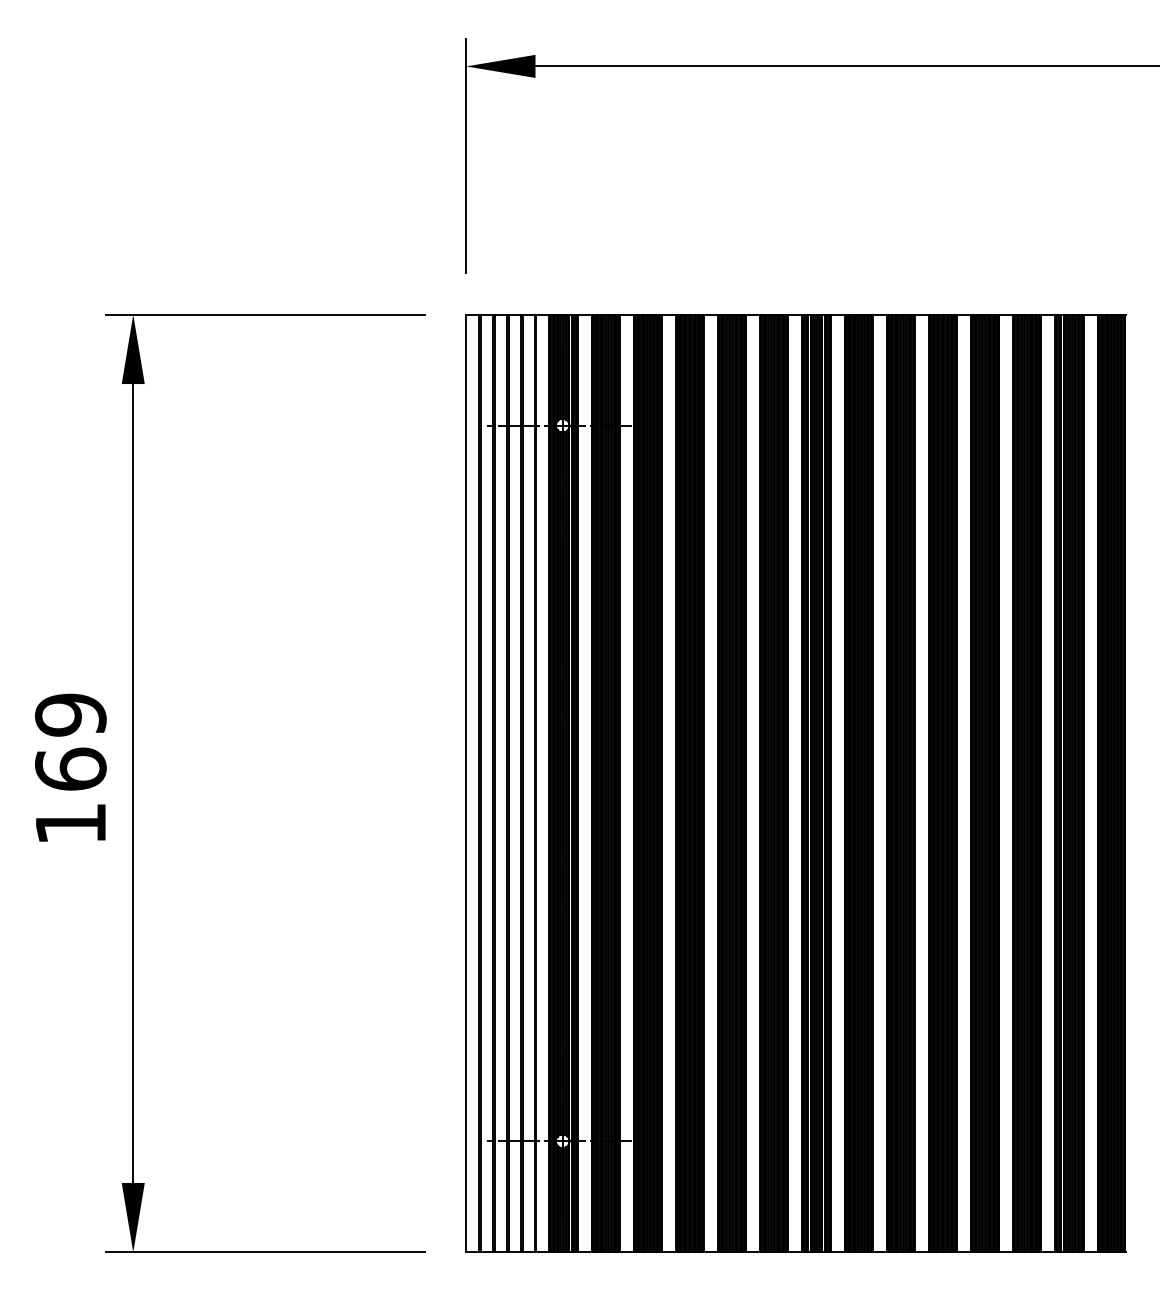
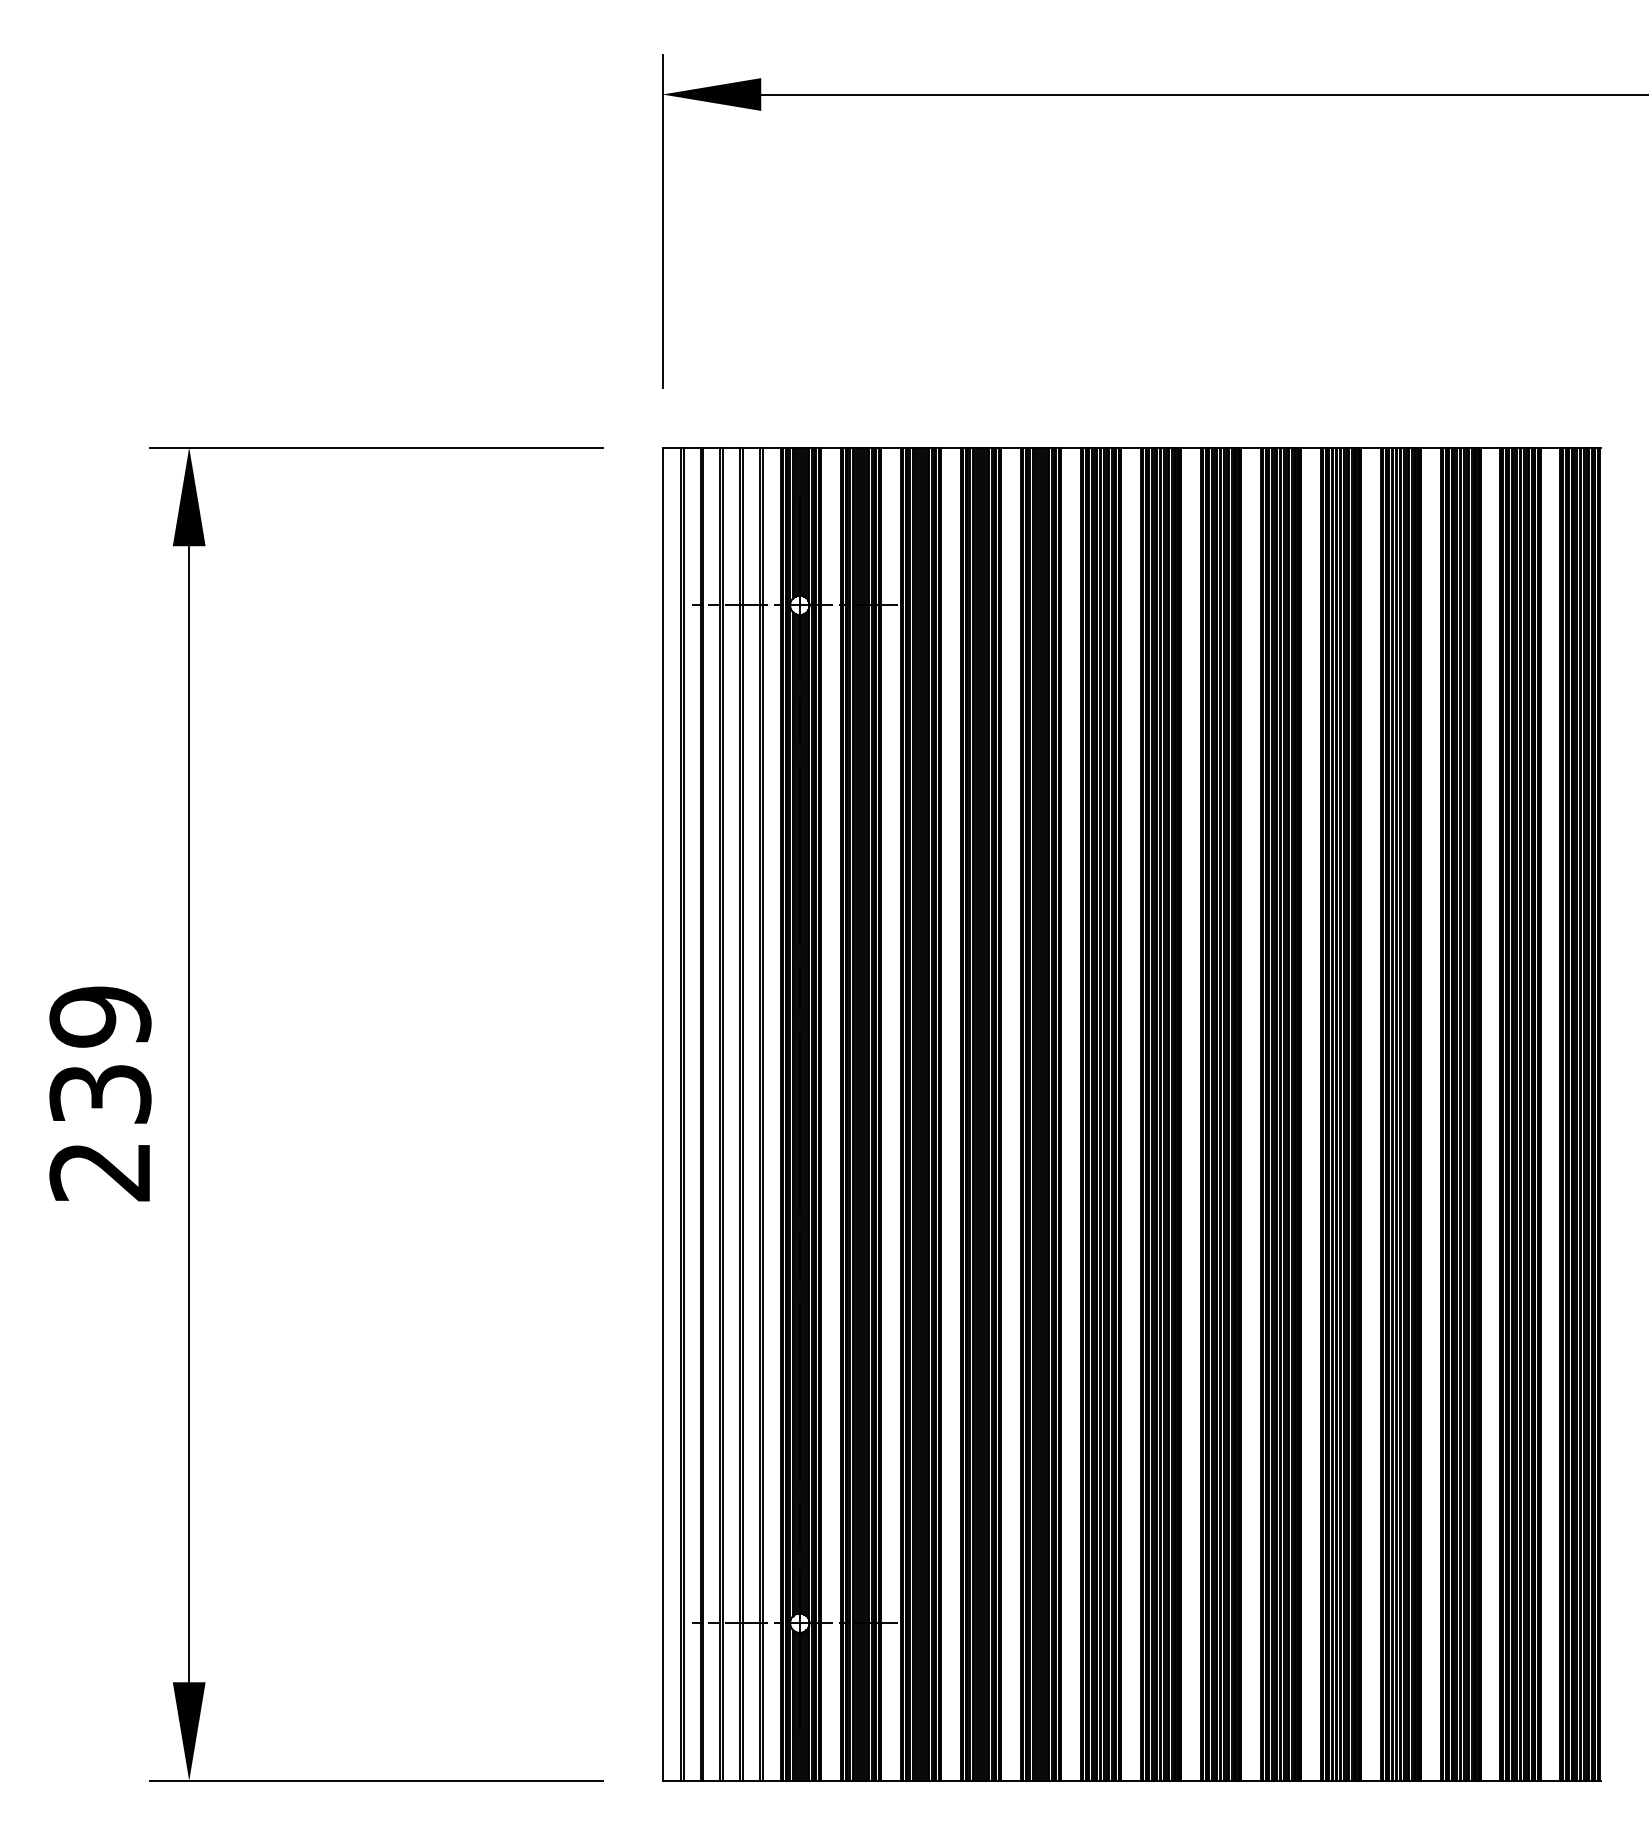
text: (70, 796) -> (100, 1132), 169 -> 239

